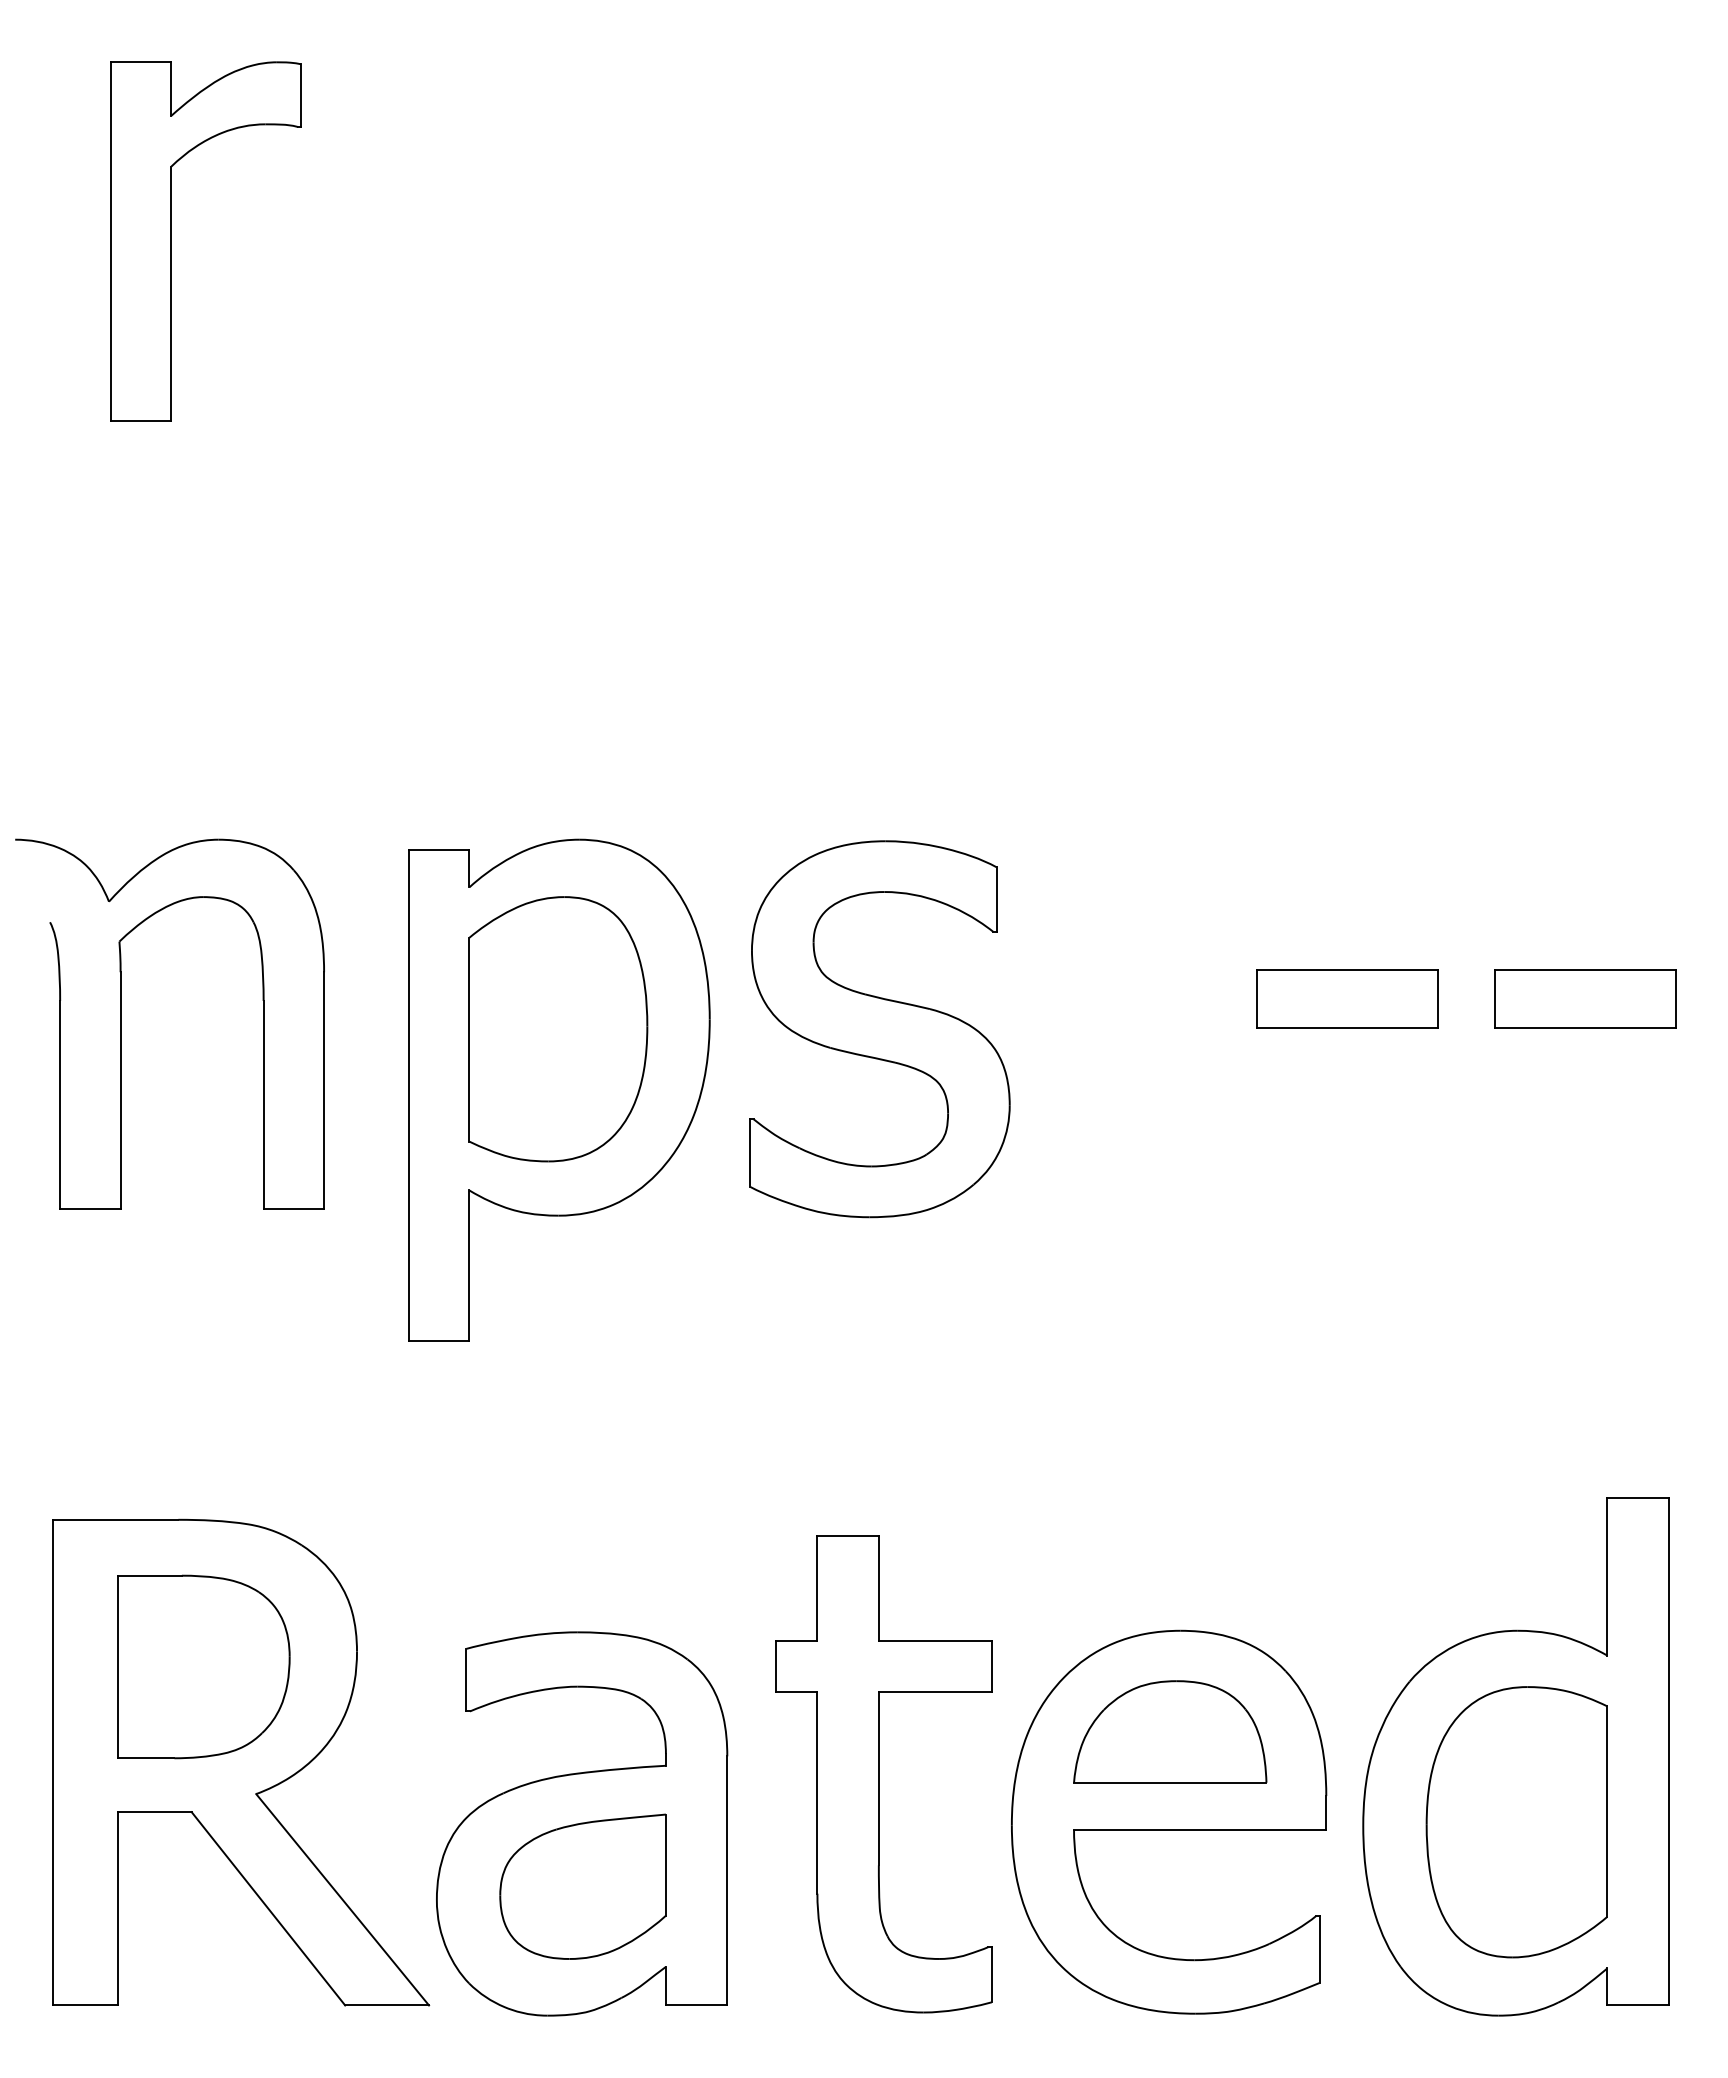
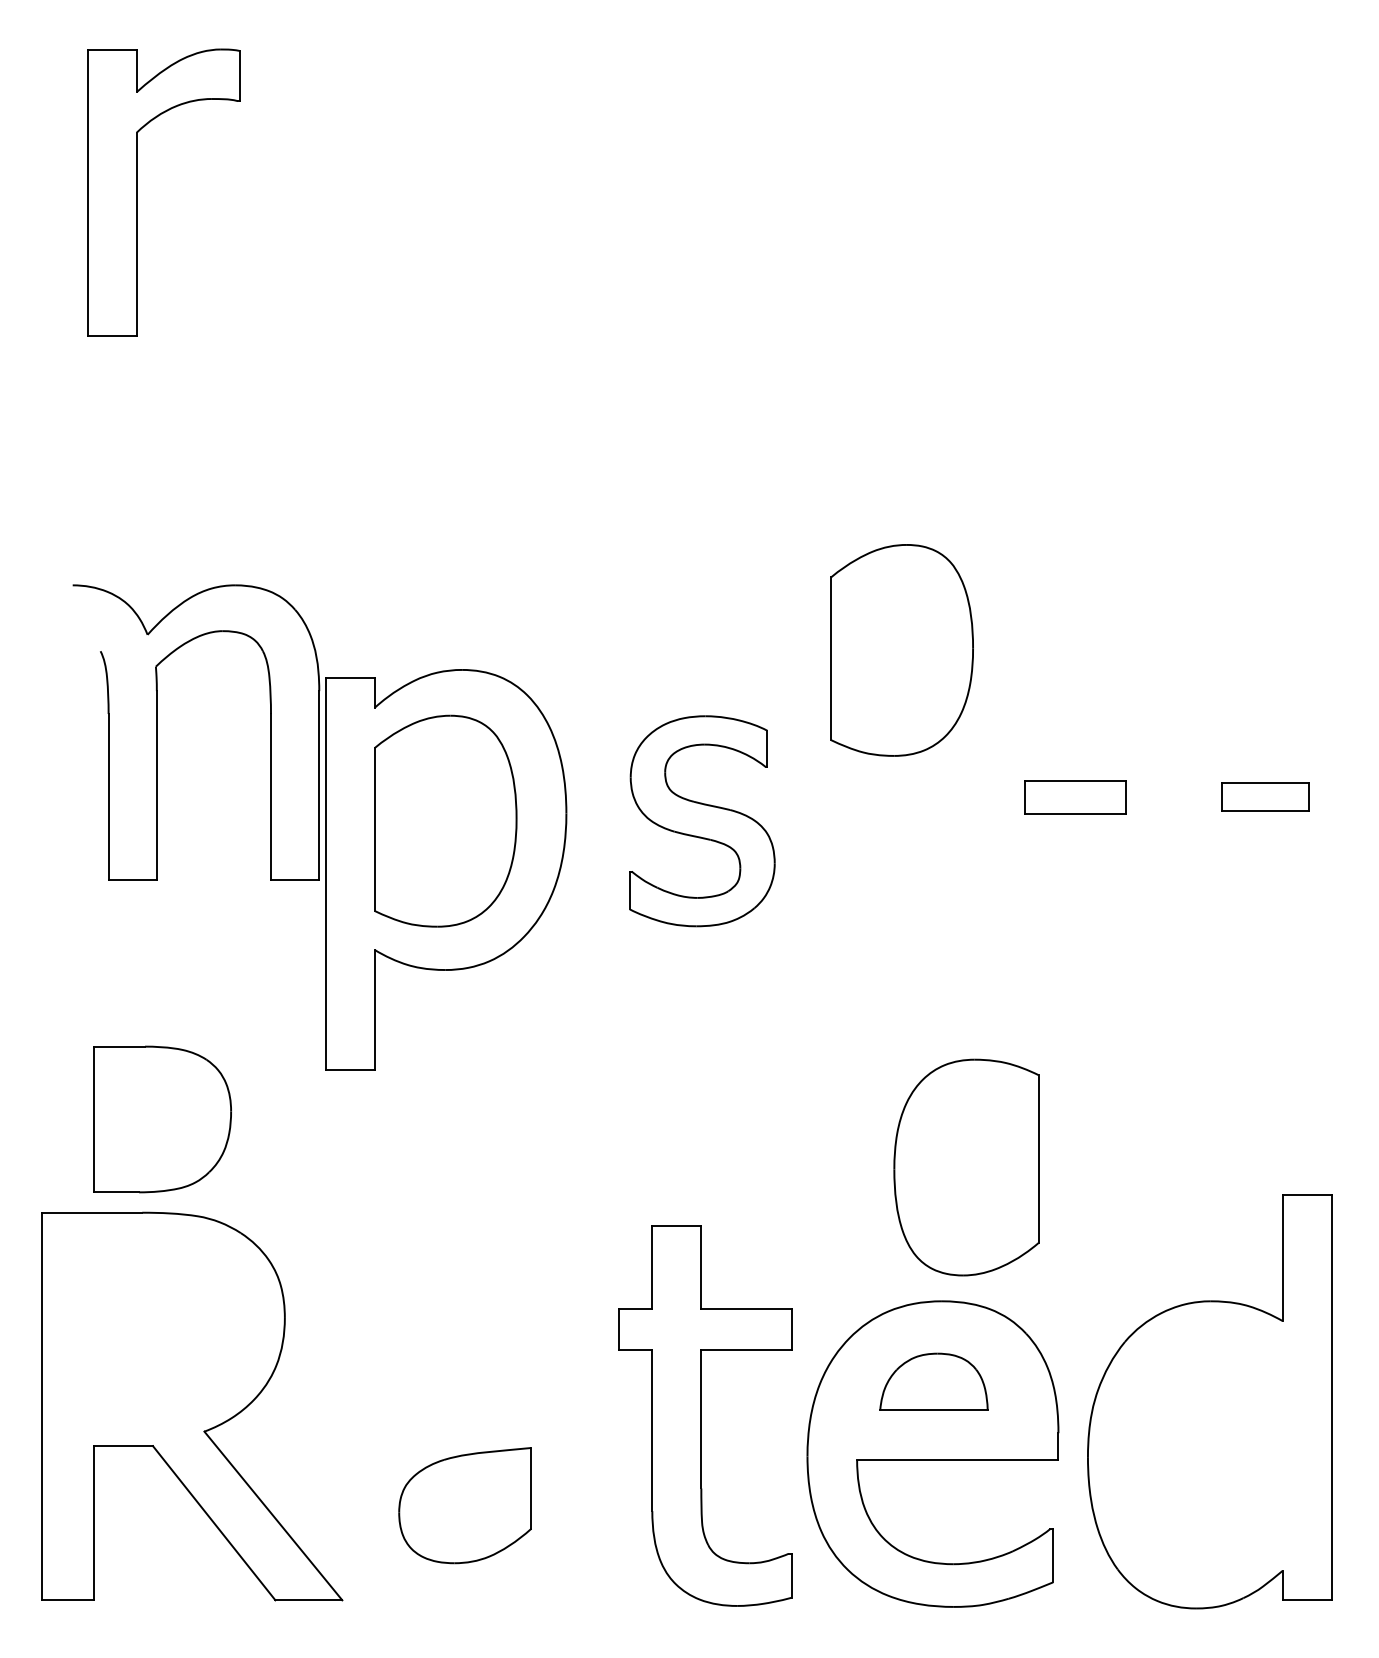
part: (1130, 815) -> (902, 650), added
part: (1347, 998) -> (1075, 796), size x0.7
part: (1585, 998) -> (1265, 796), size x0.6
part: (121, 1023) -> (157, 732), moved
part: (879, 1029) -> (701, 821), size x0.7
part: (203, 1666) -> (162, 1119), moved
part: (1170, 1731) -> (934, 1381), size x0.7
part: (1516, 1822) -> (966, 1167), moved
part: (582, 1823) -> (464, 1455), removed

